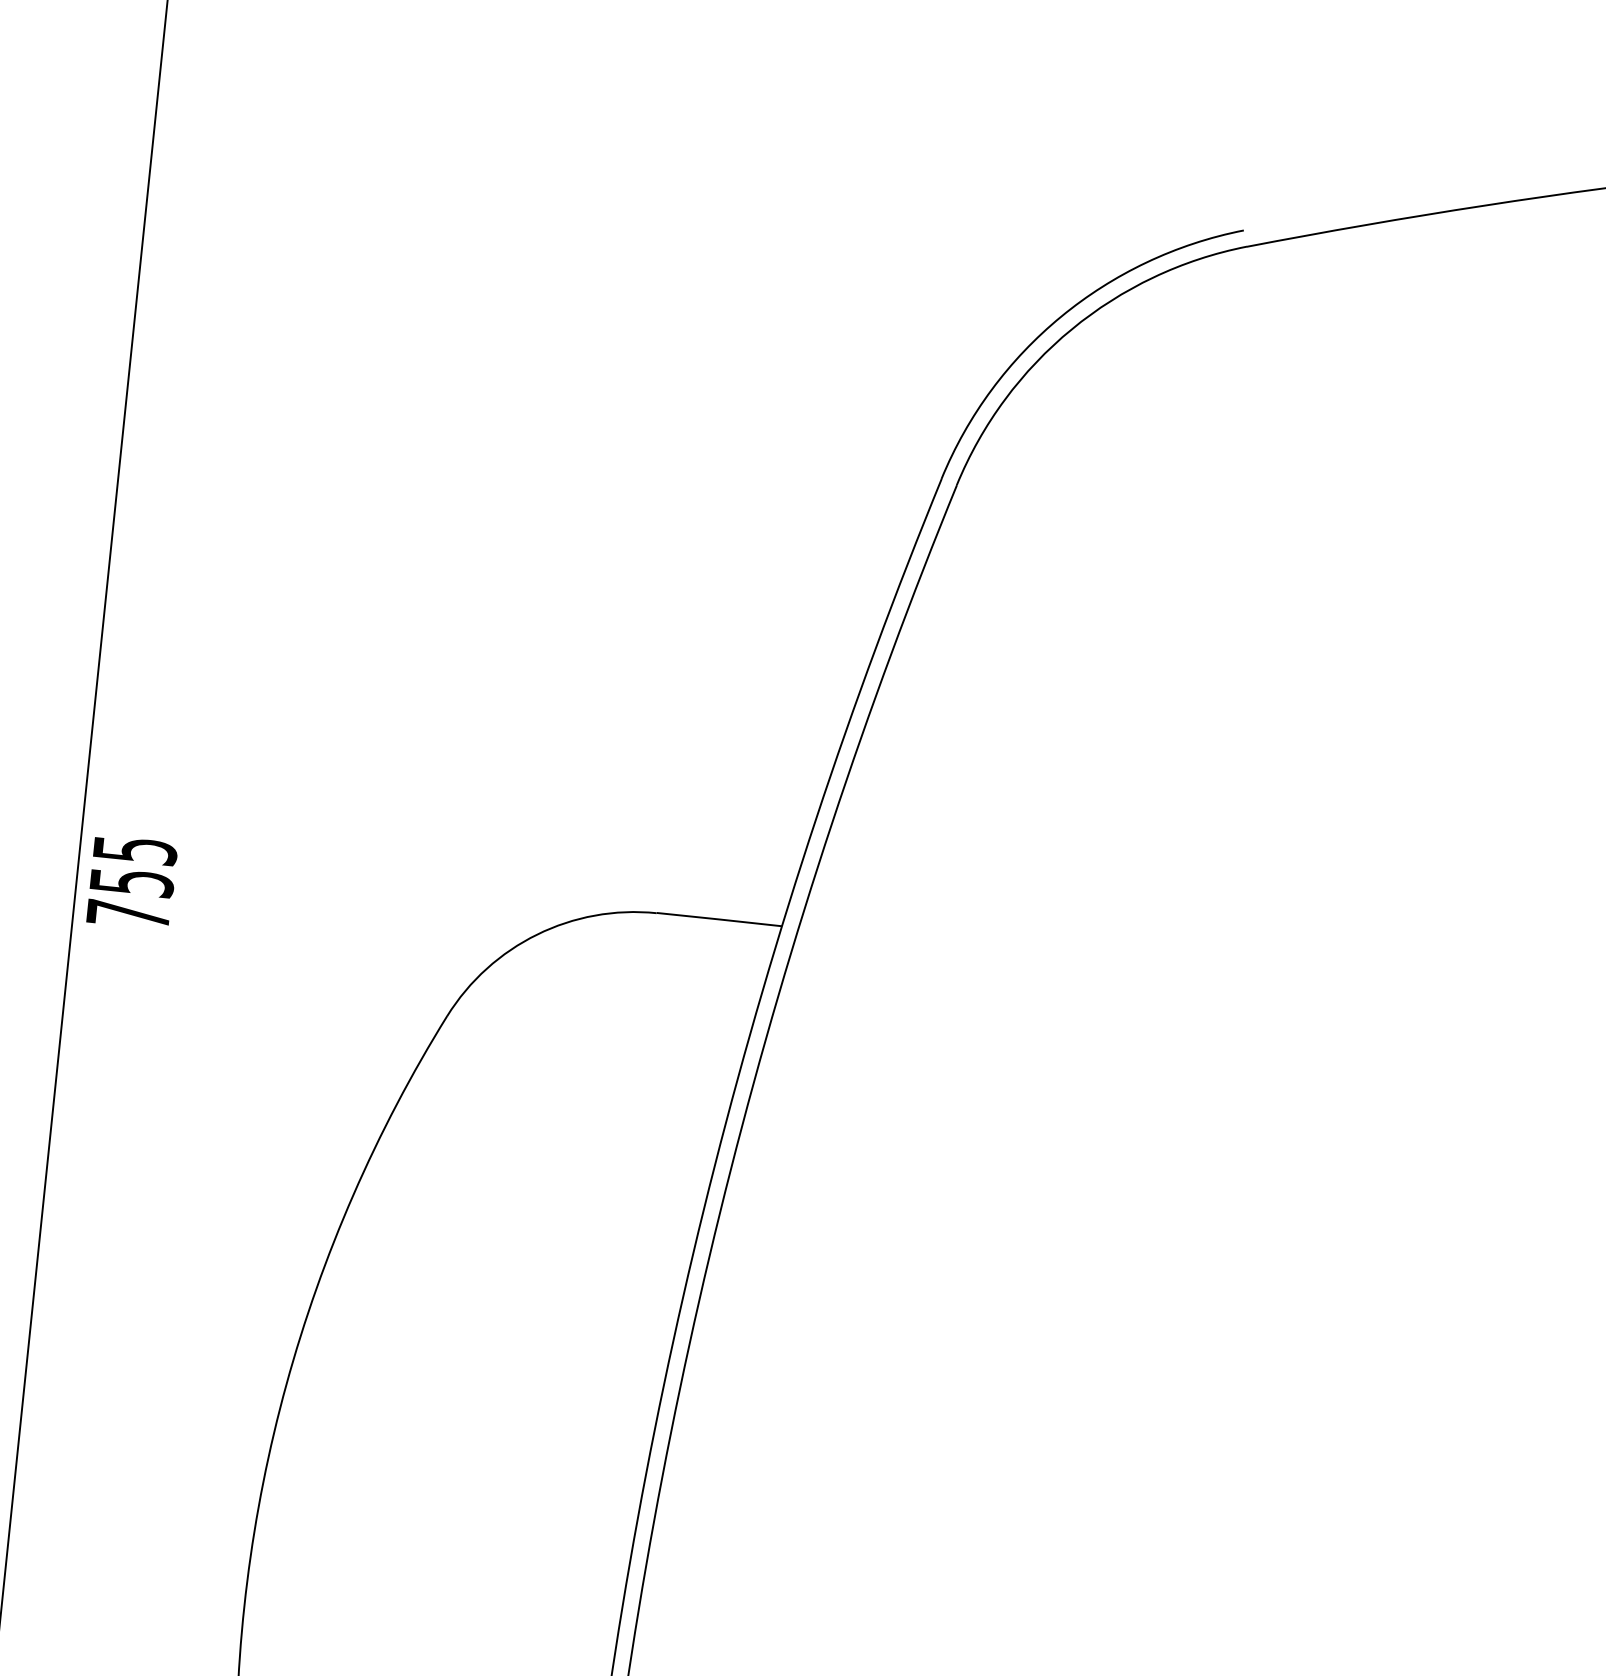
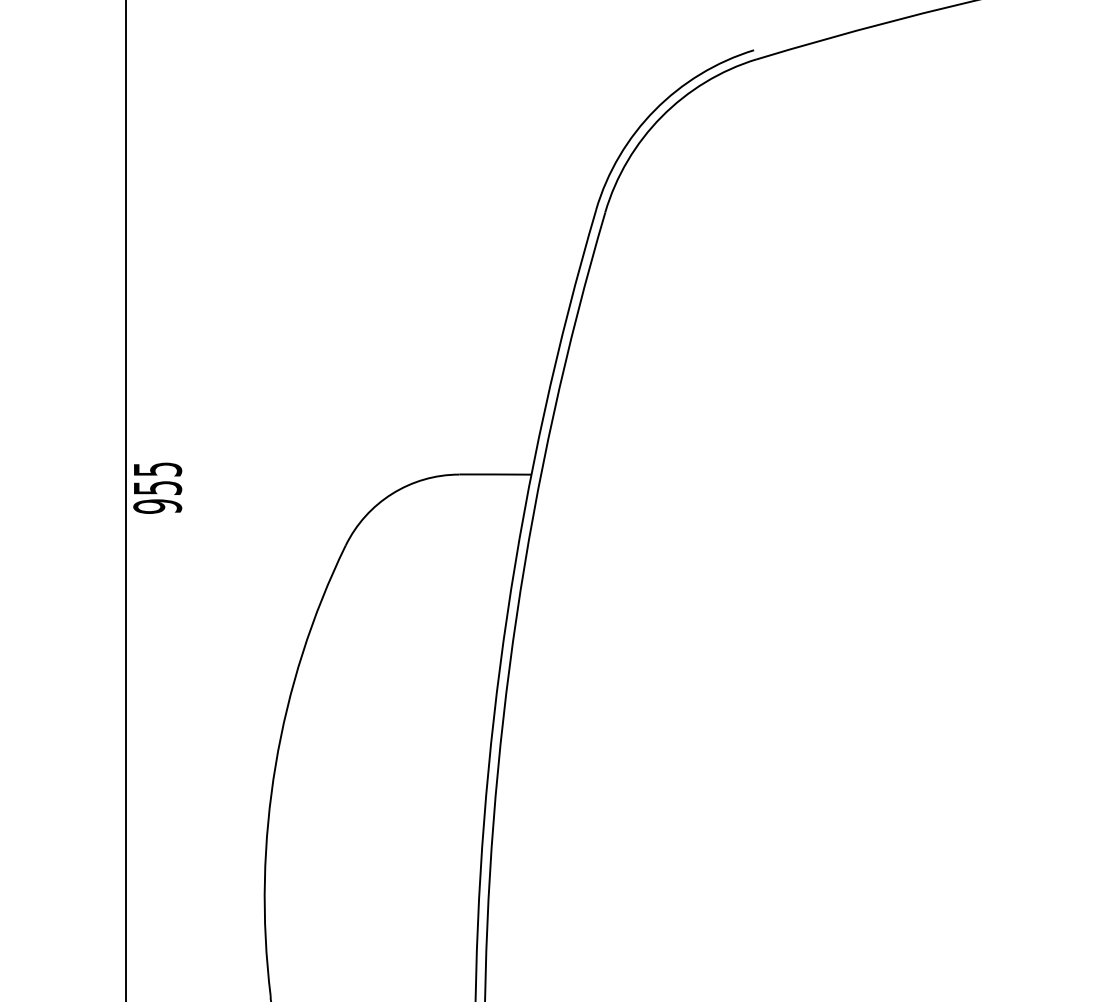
text: (128, 914) -> (157, 506), 755 -> 955

